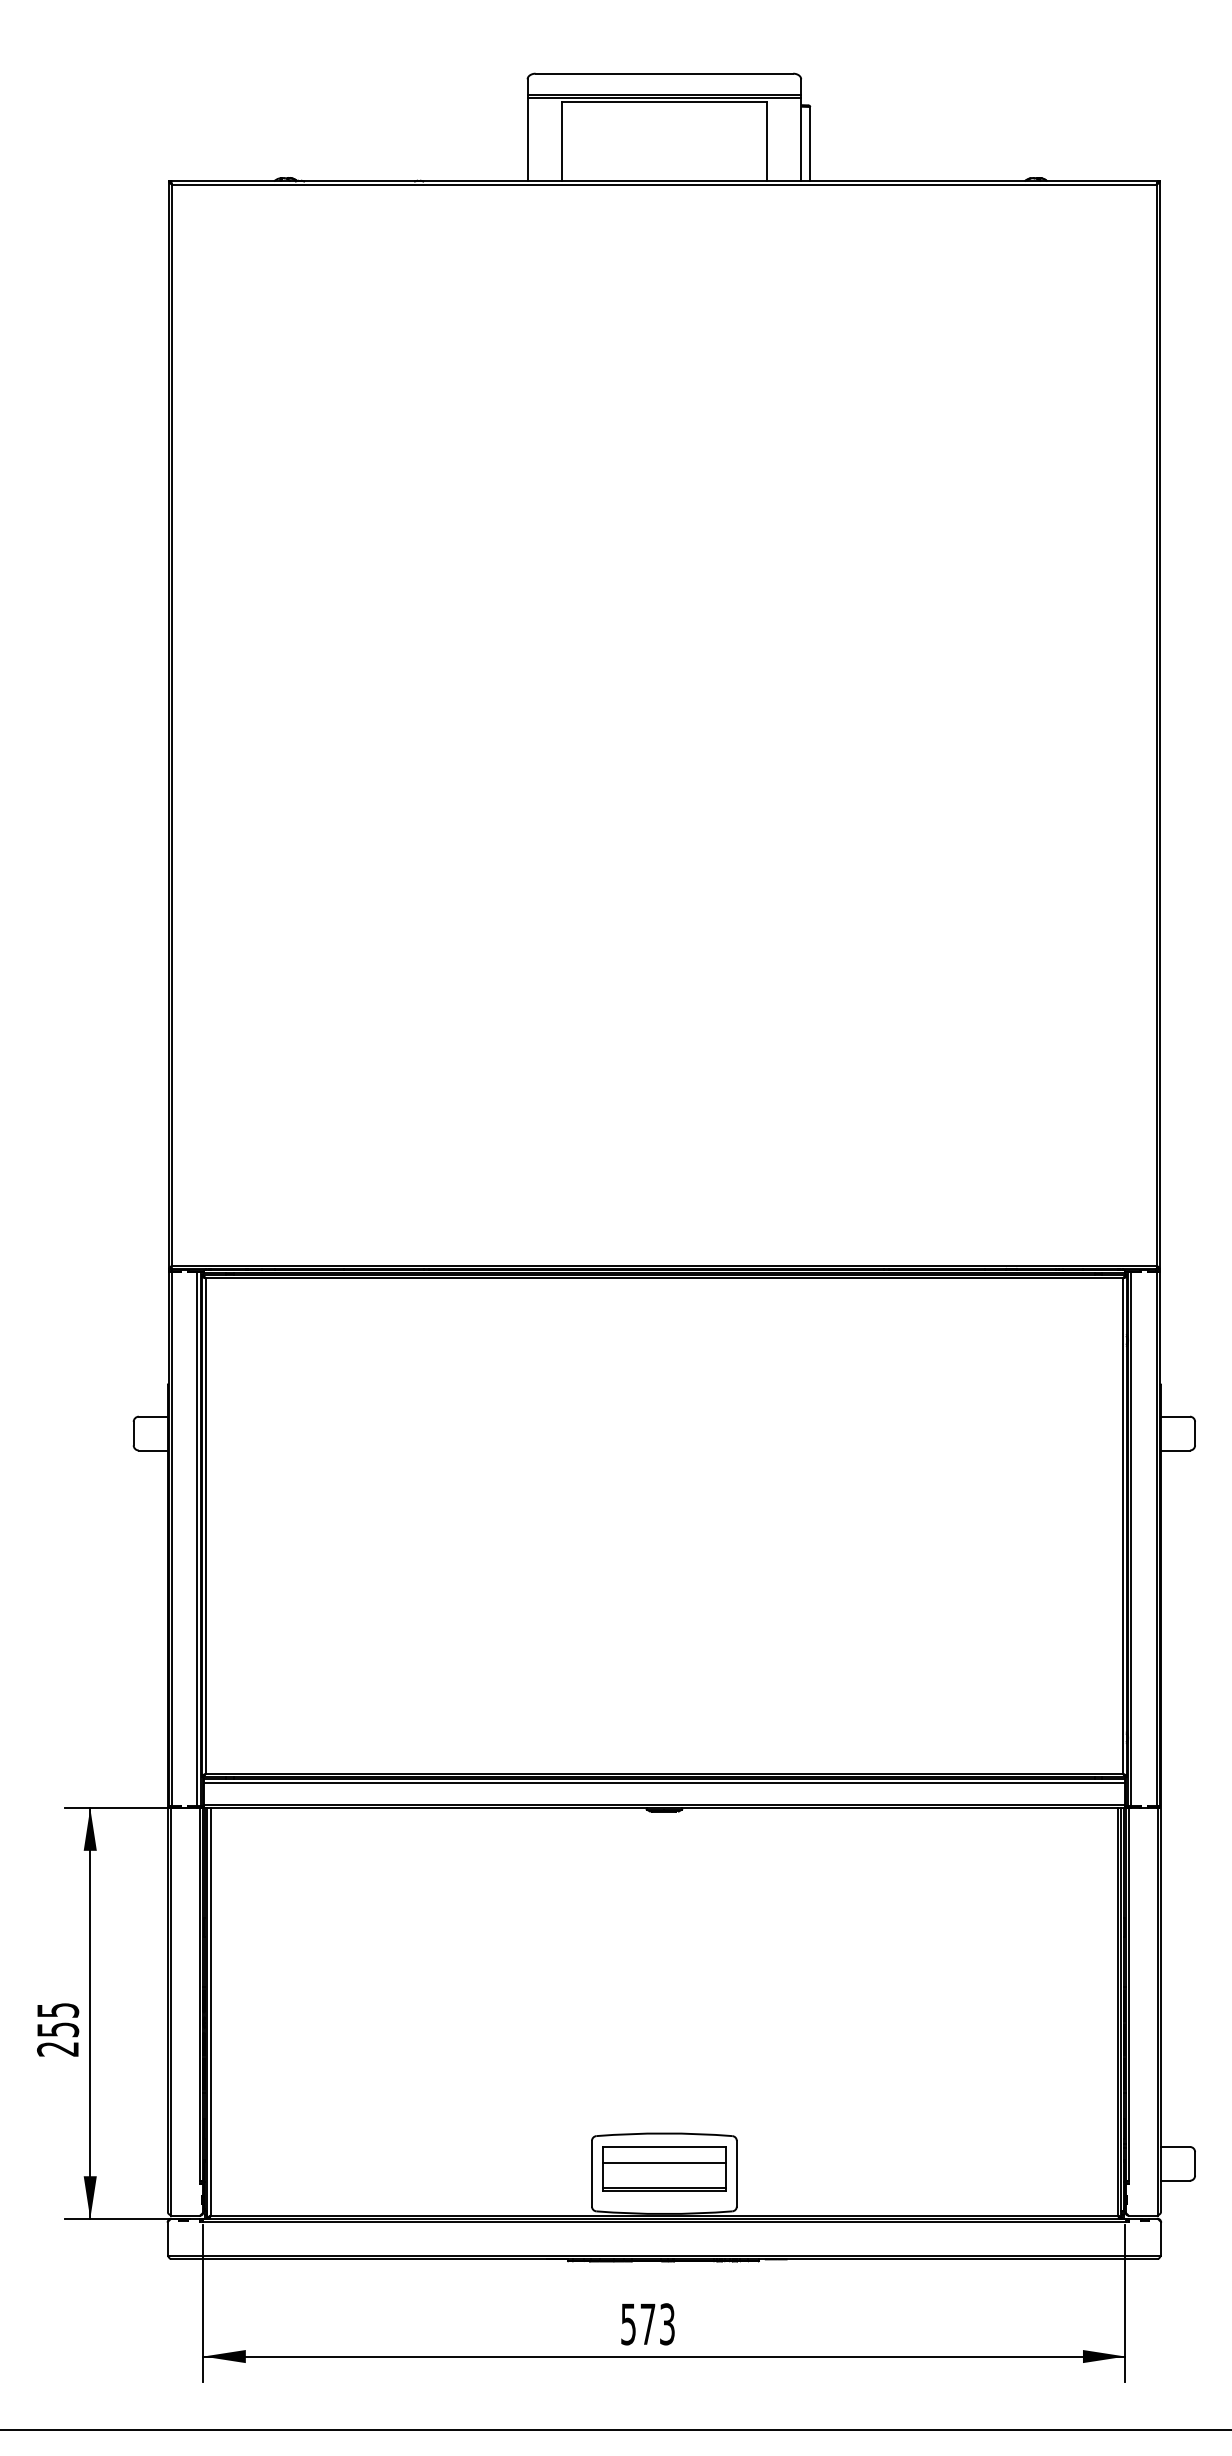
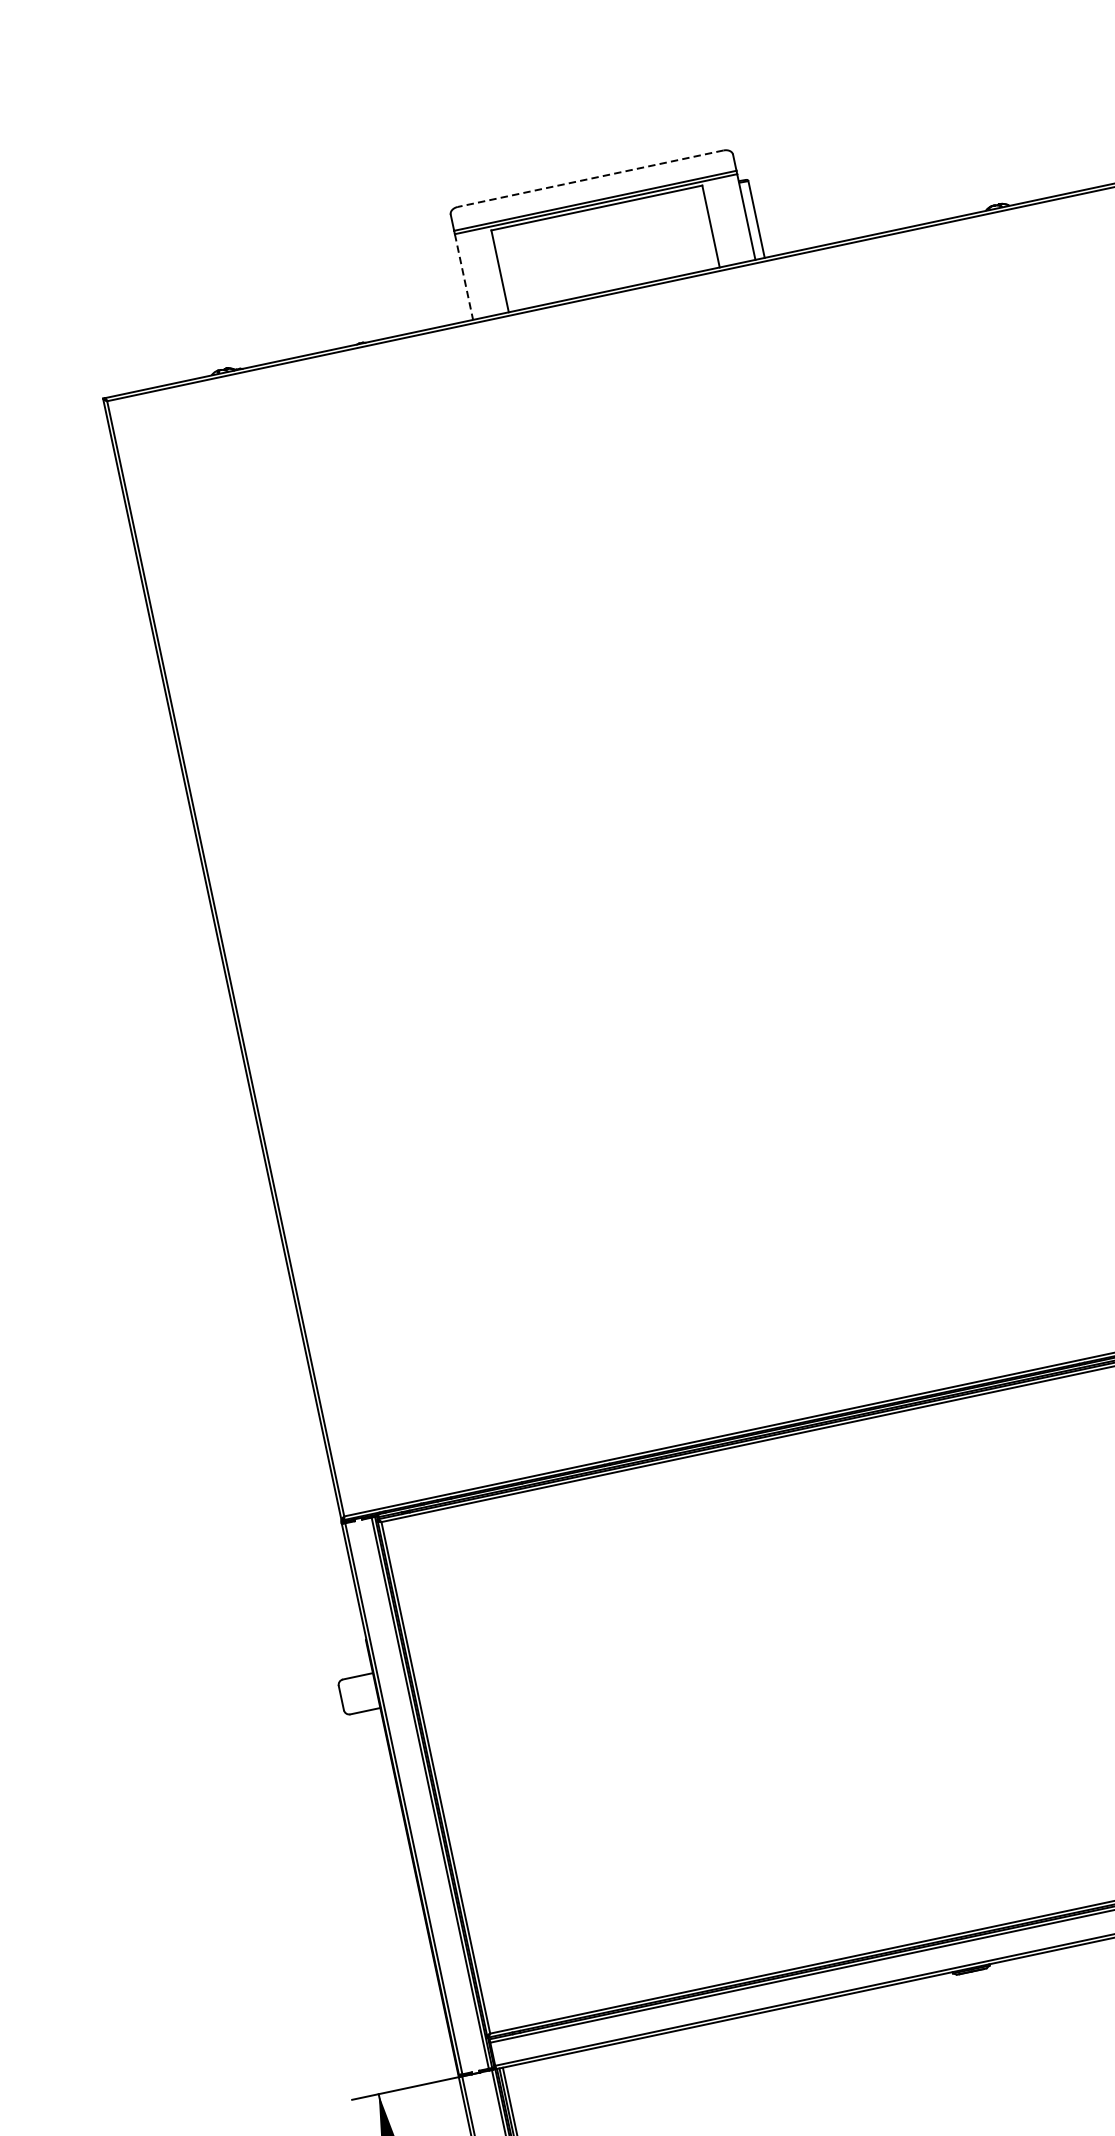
line: (664, 73) -> (590, 178), solid -> dashed
line: (527, 139) -> (463, 276), solid -> dashed

